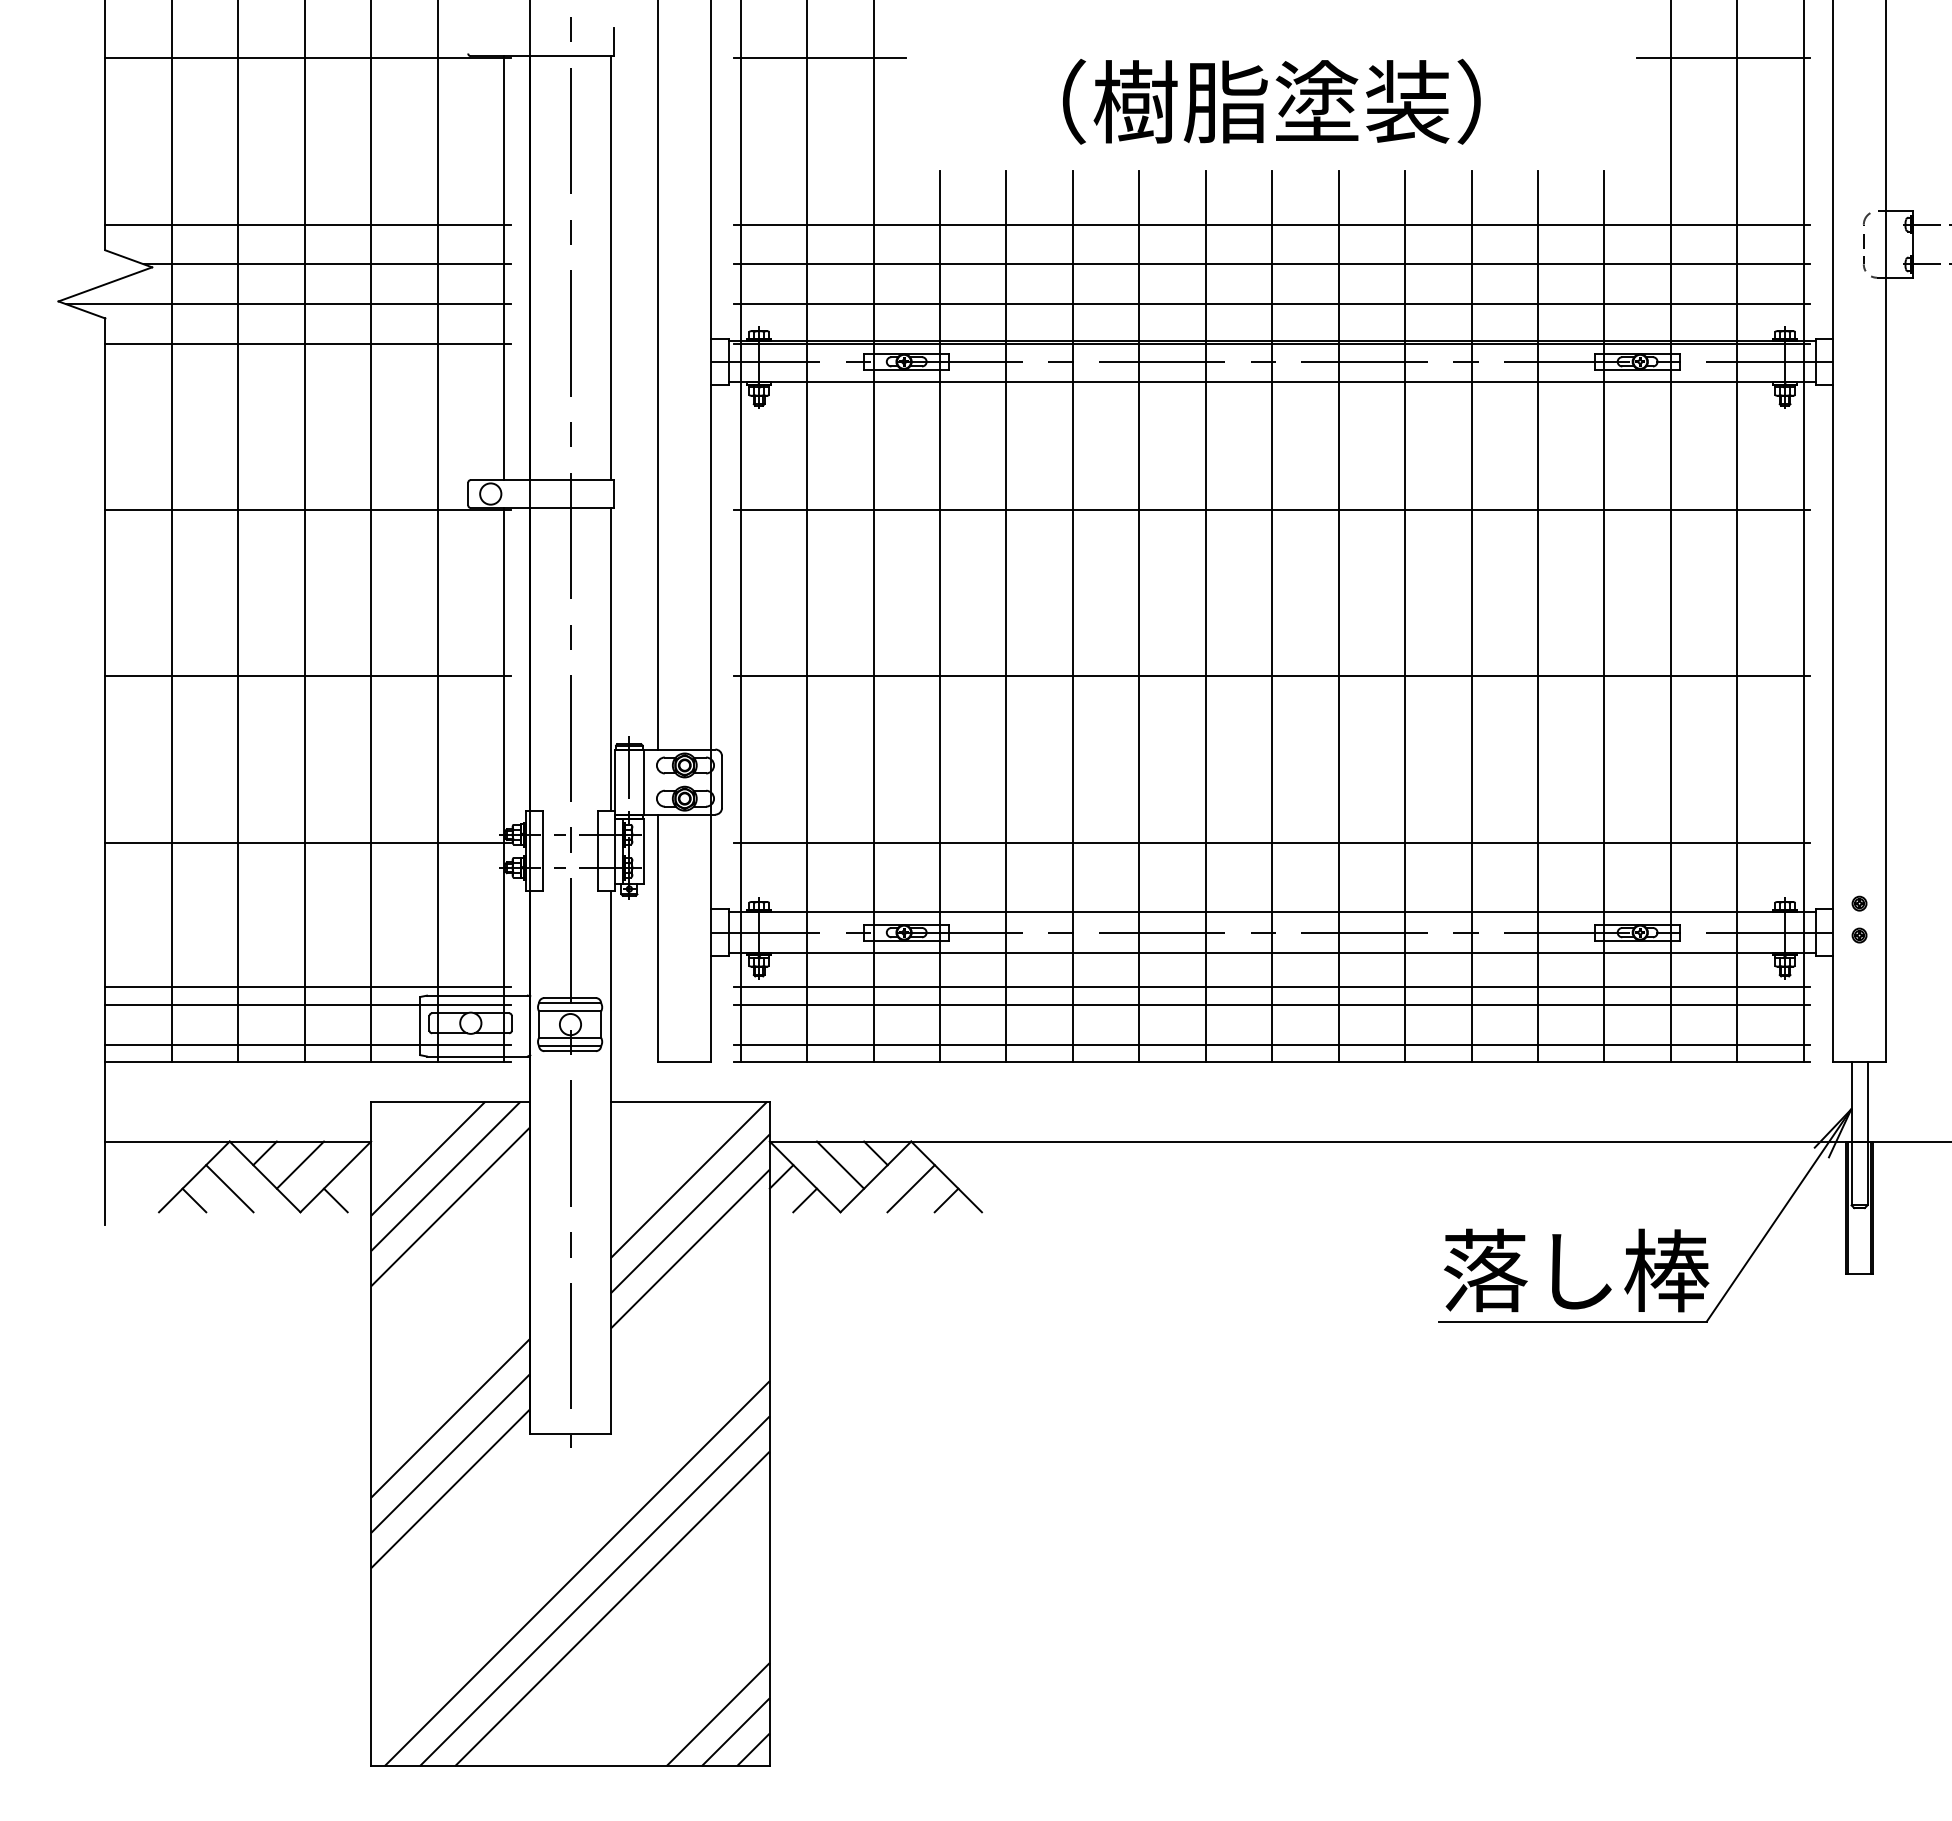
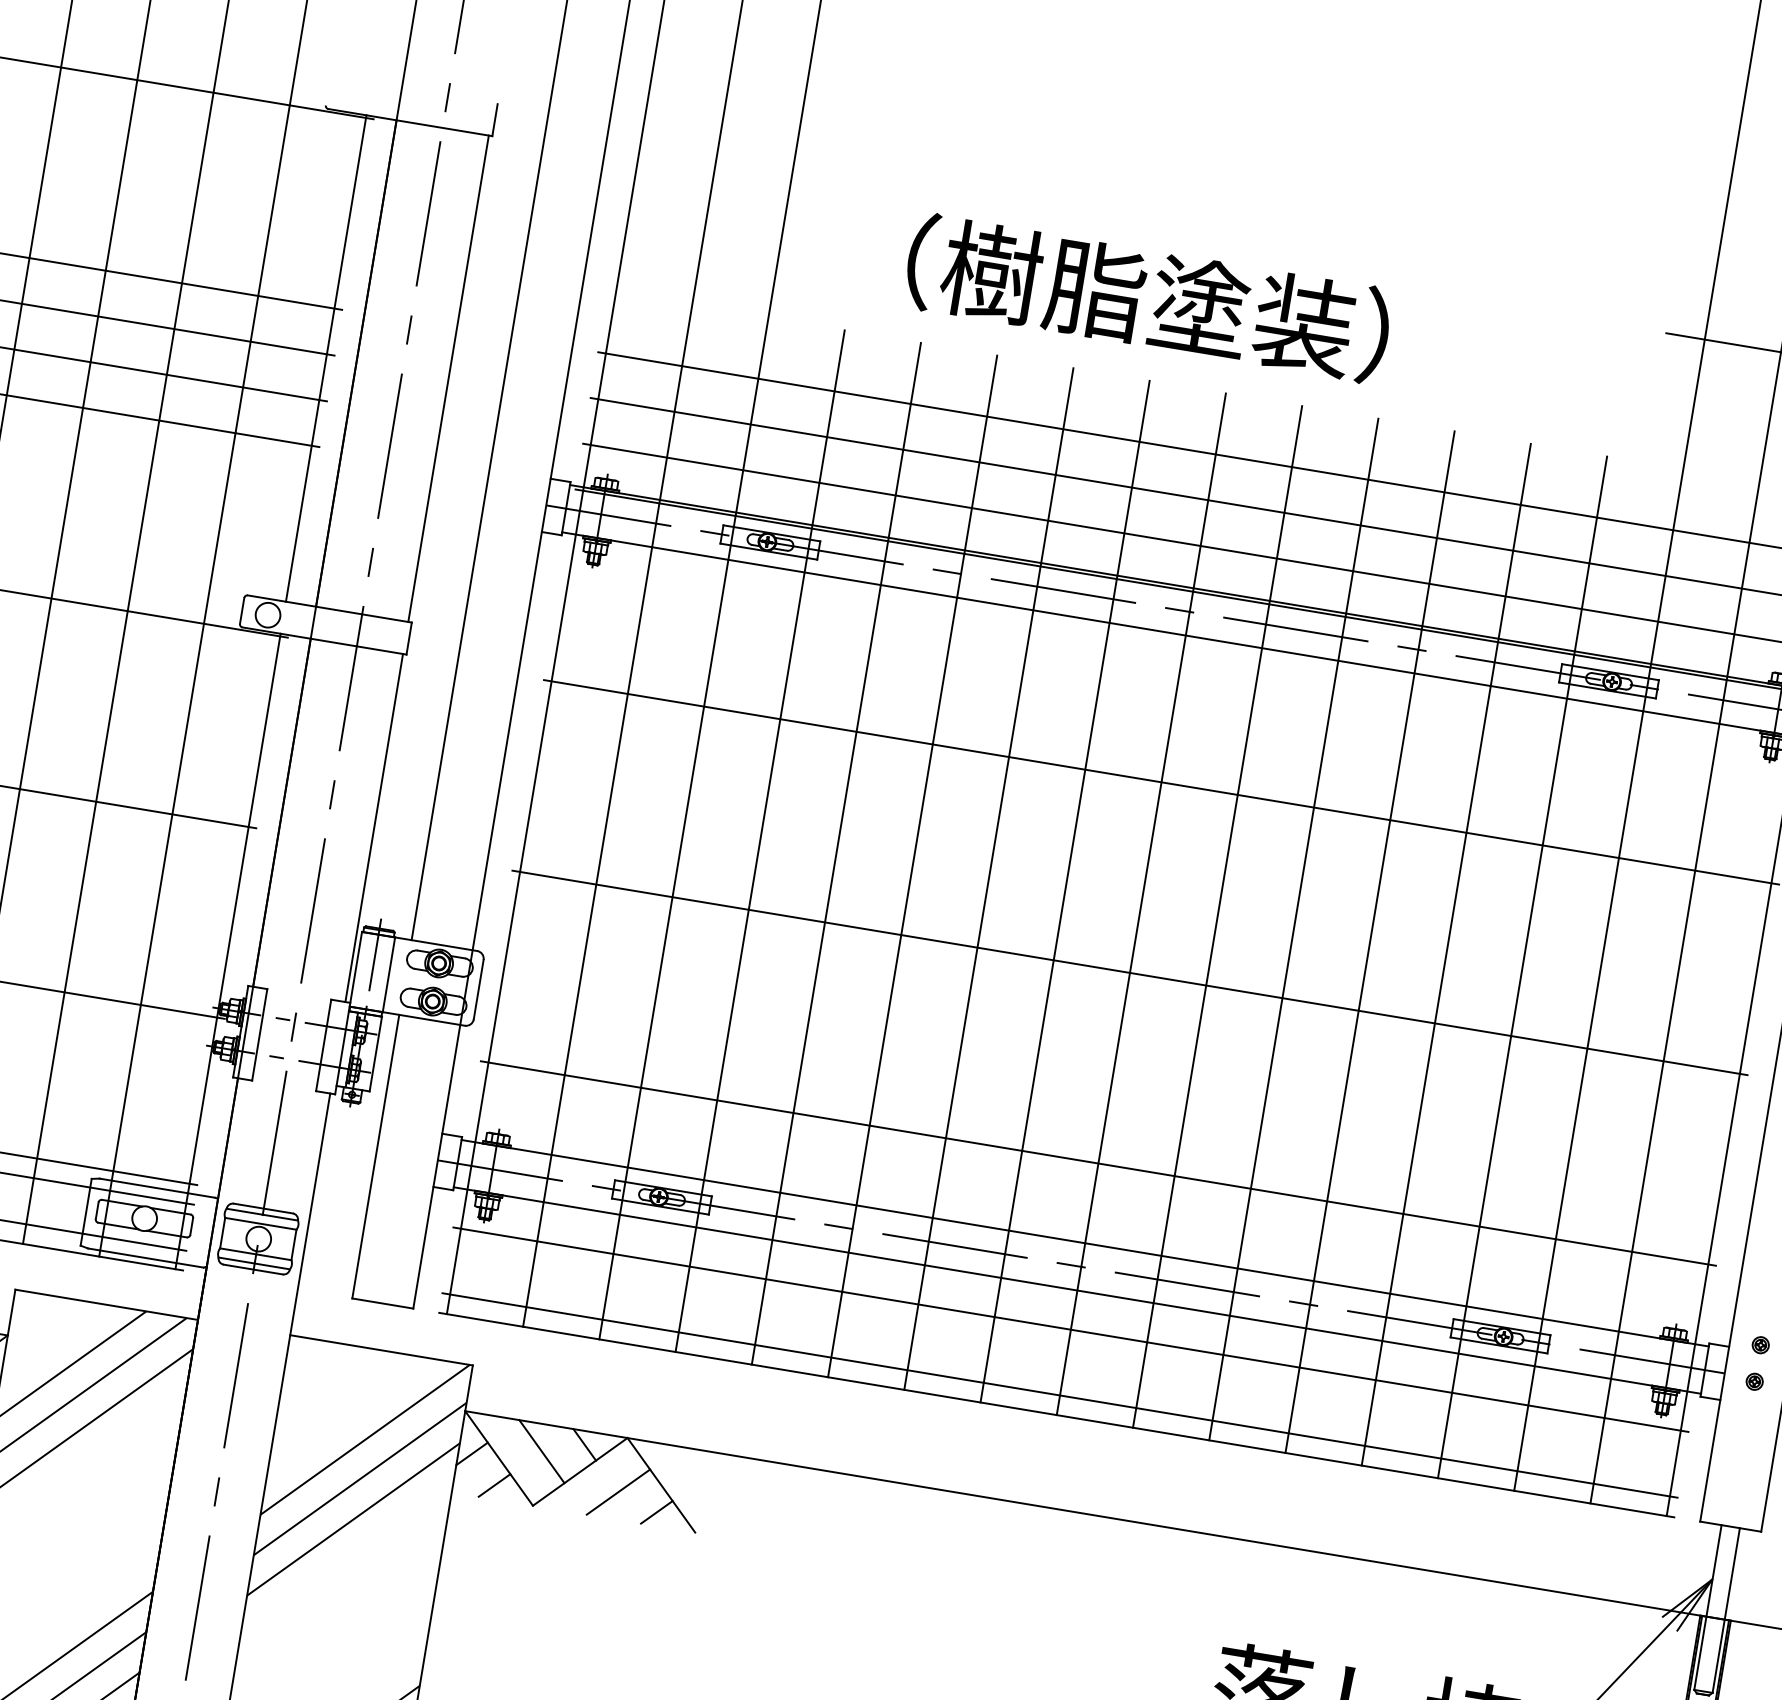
line: (819, 58) -> (727, 177), removed
text: (1271, 101) -> (1147, 298), moved
line: (1271, 1004) -> (1066, 1349), removed

